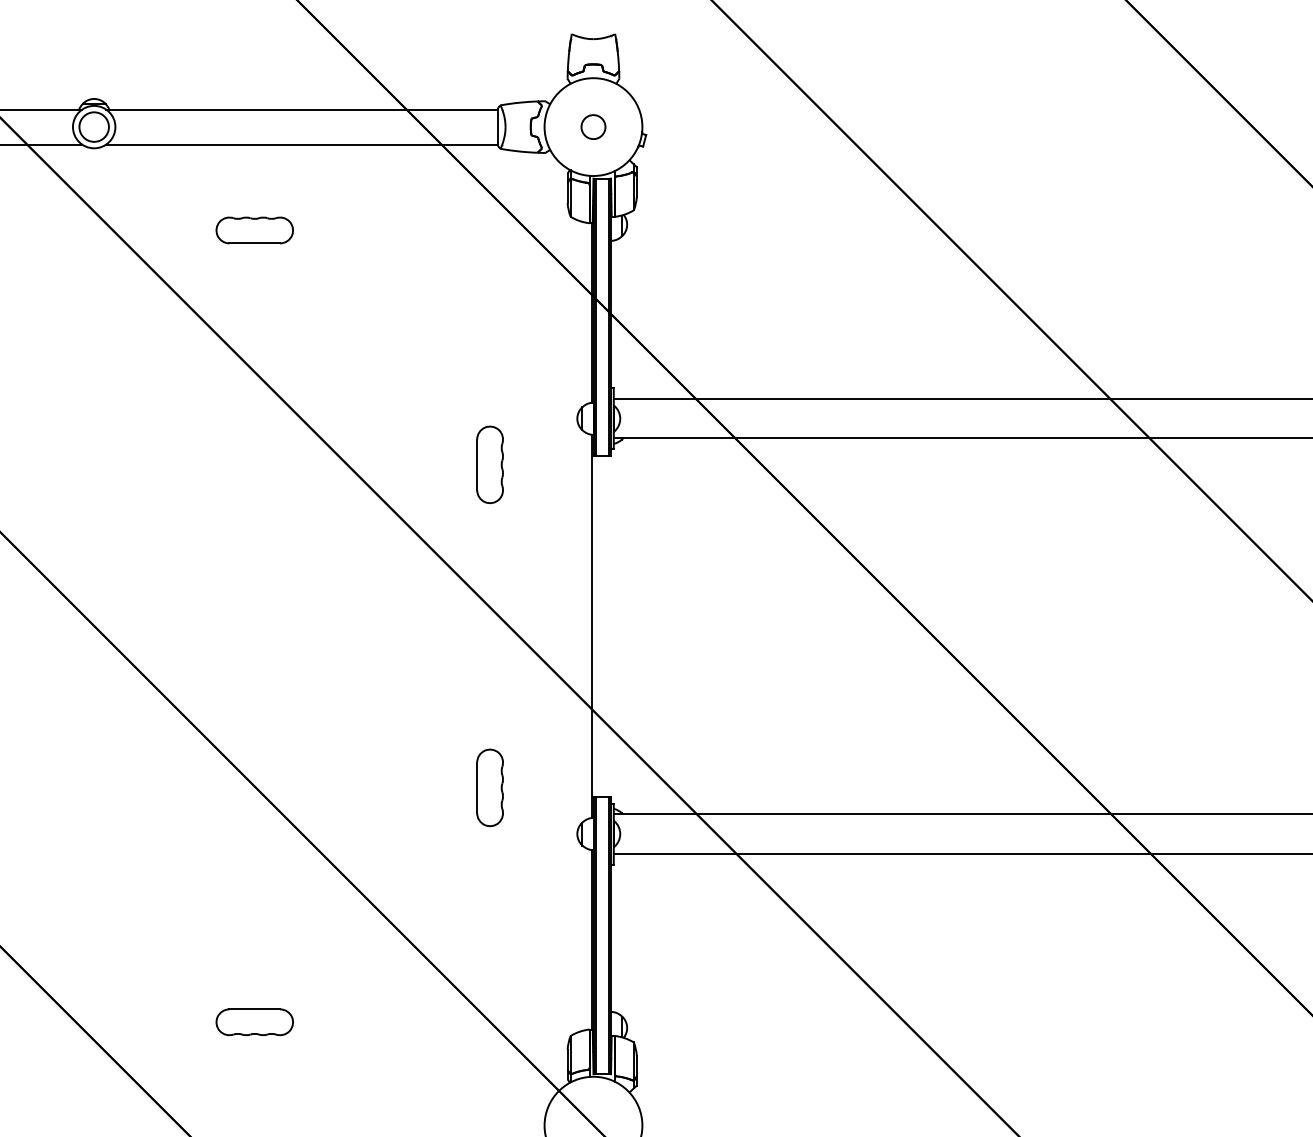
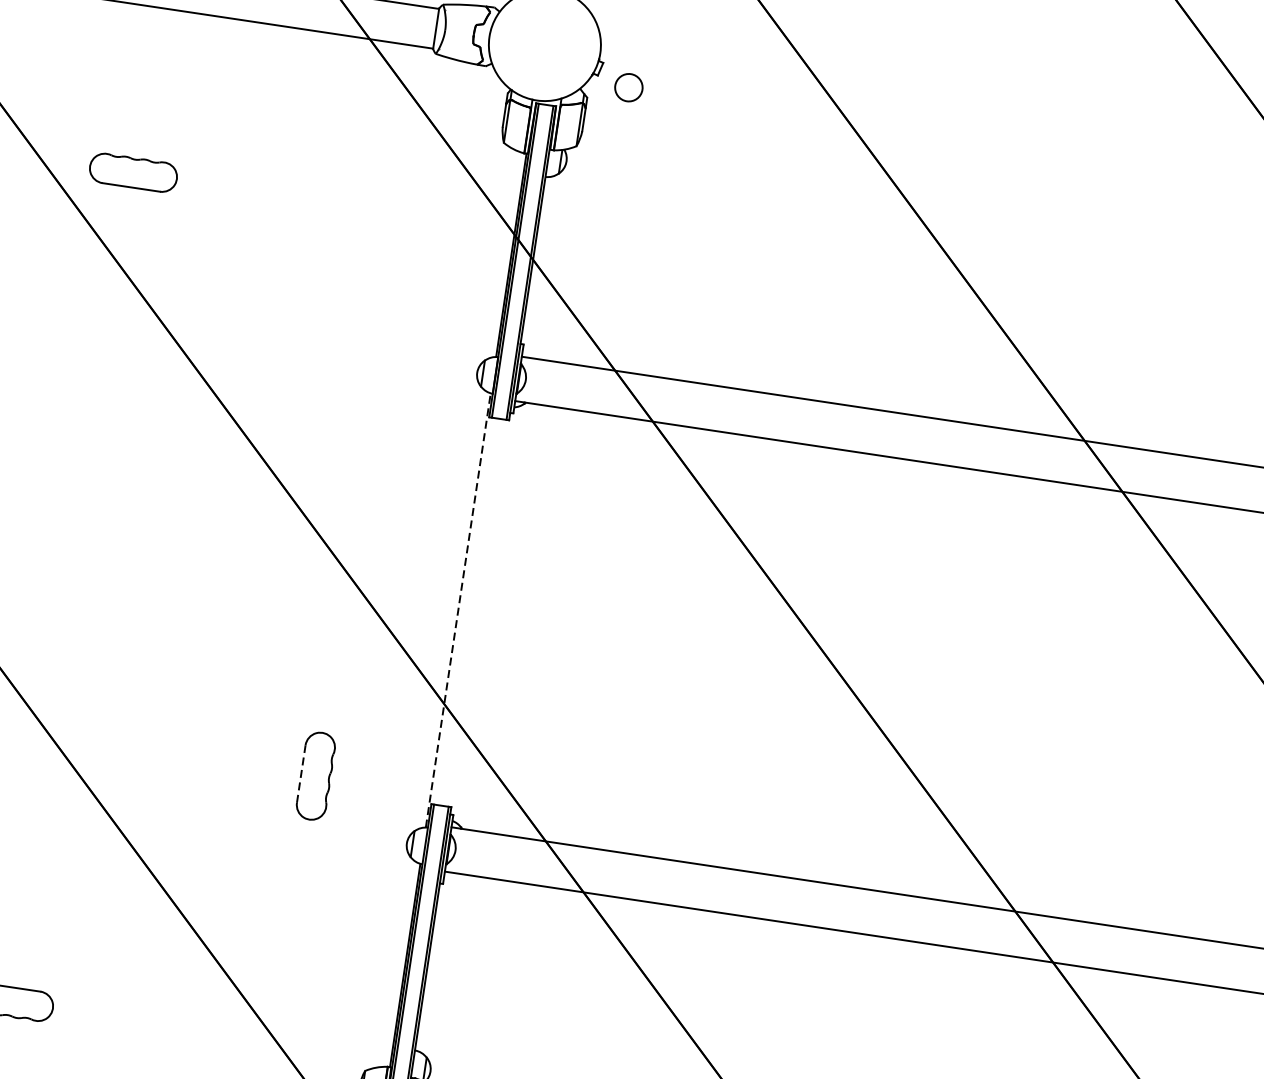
circle: (593, 126) -> (629, 87), moved
part: (254, 230) -> (133, 172), moved
part: (489, 464) -> (369, 409), removed
line: (591, 626) -> (458, 610), solid -> dashed
line: (477, 787) -> (301, 773), solid -> dashed

